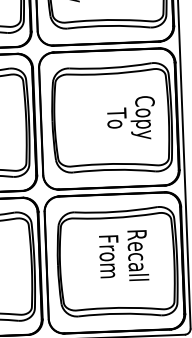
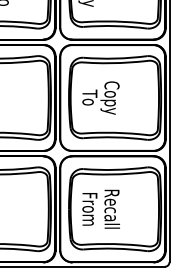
text: (130, 117) -> (100, 97), moved
text: (122, 255) -> (100, 208), moved

